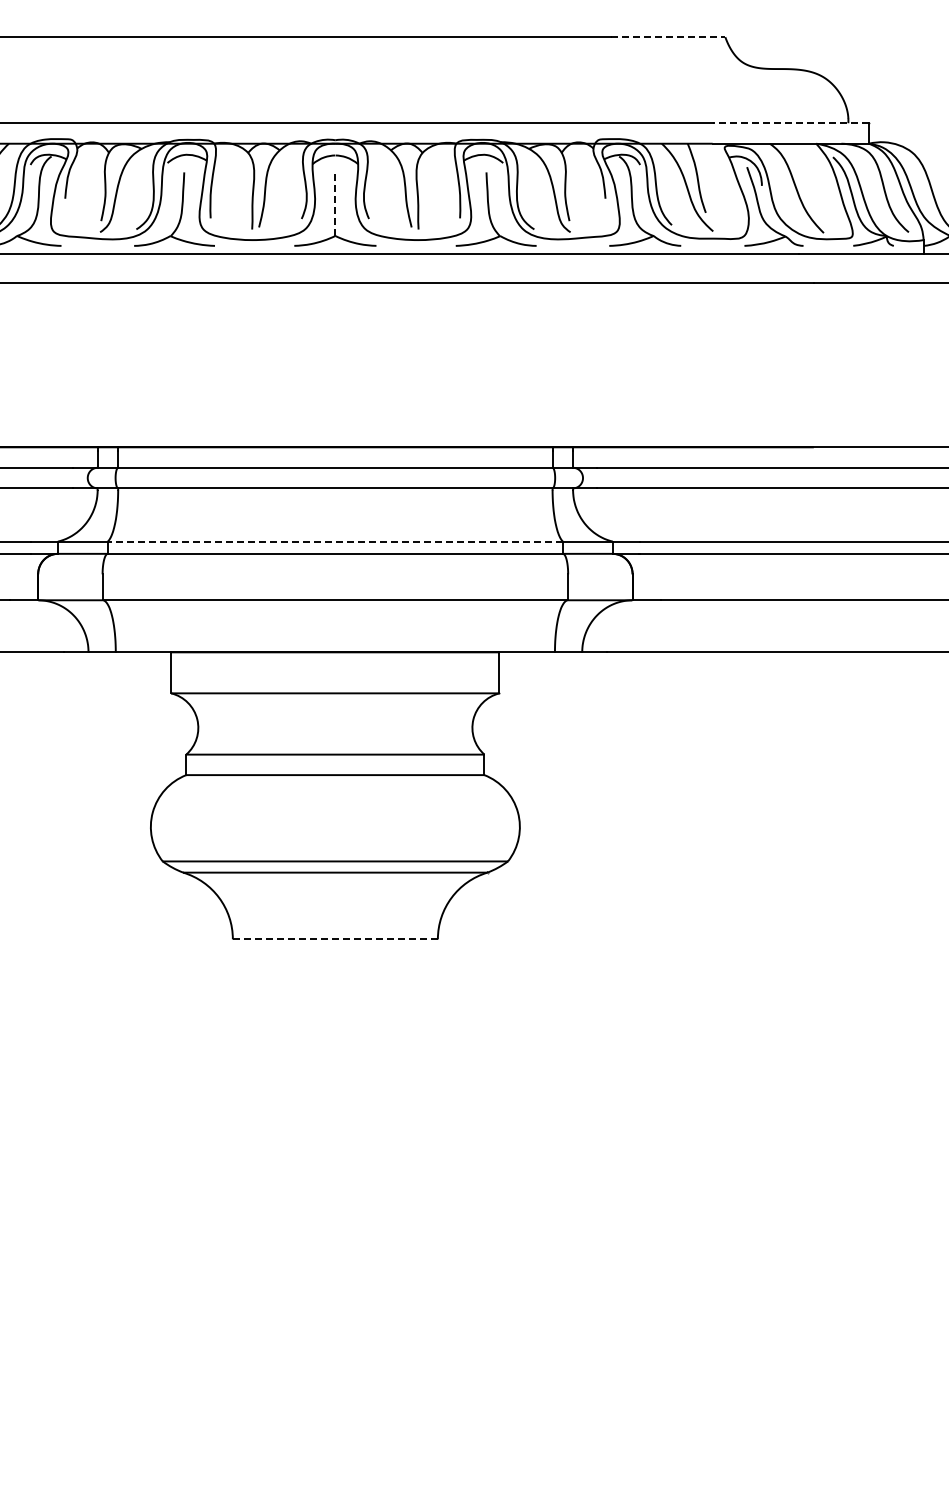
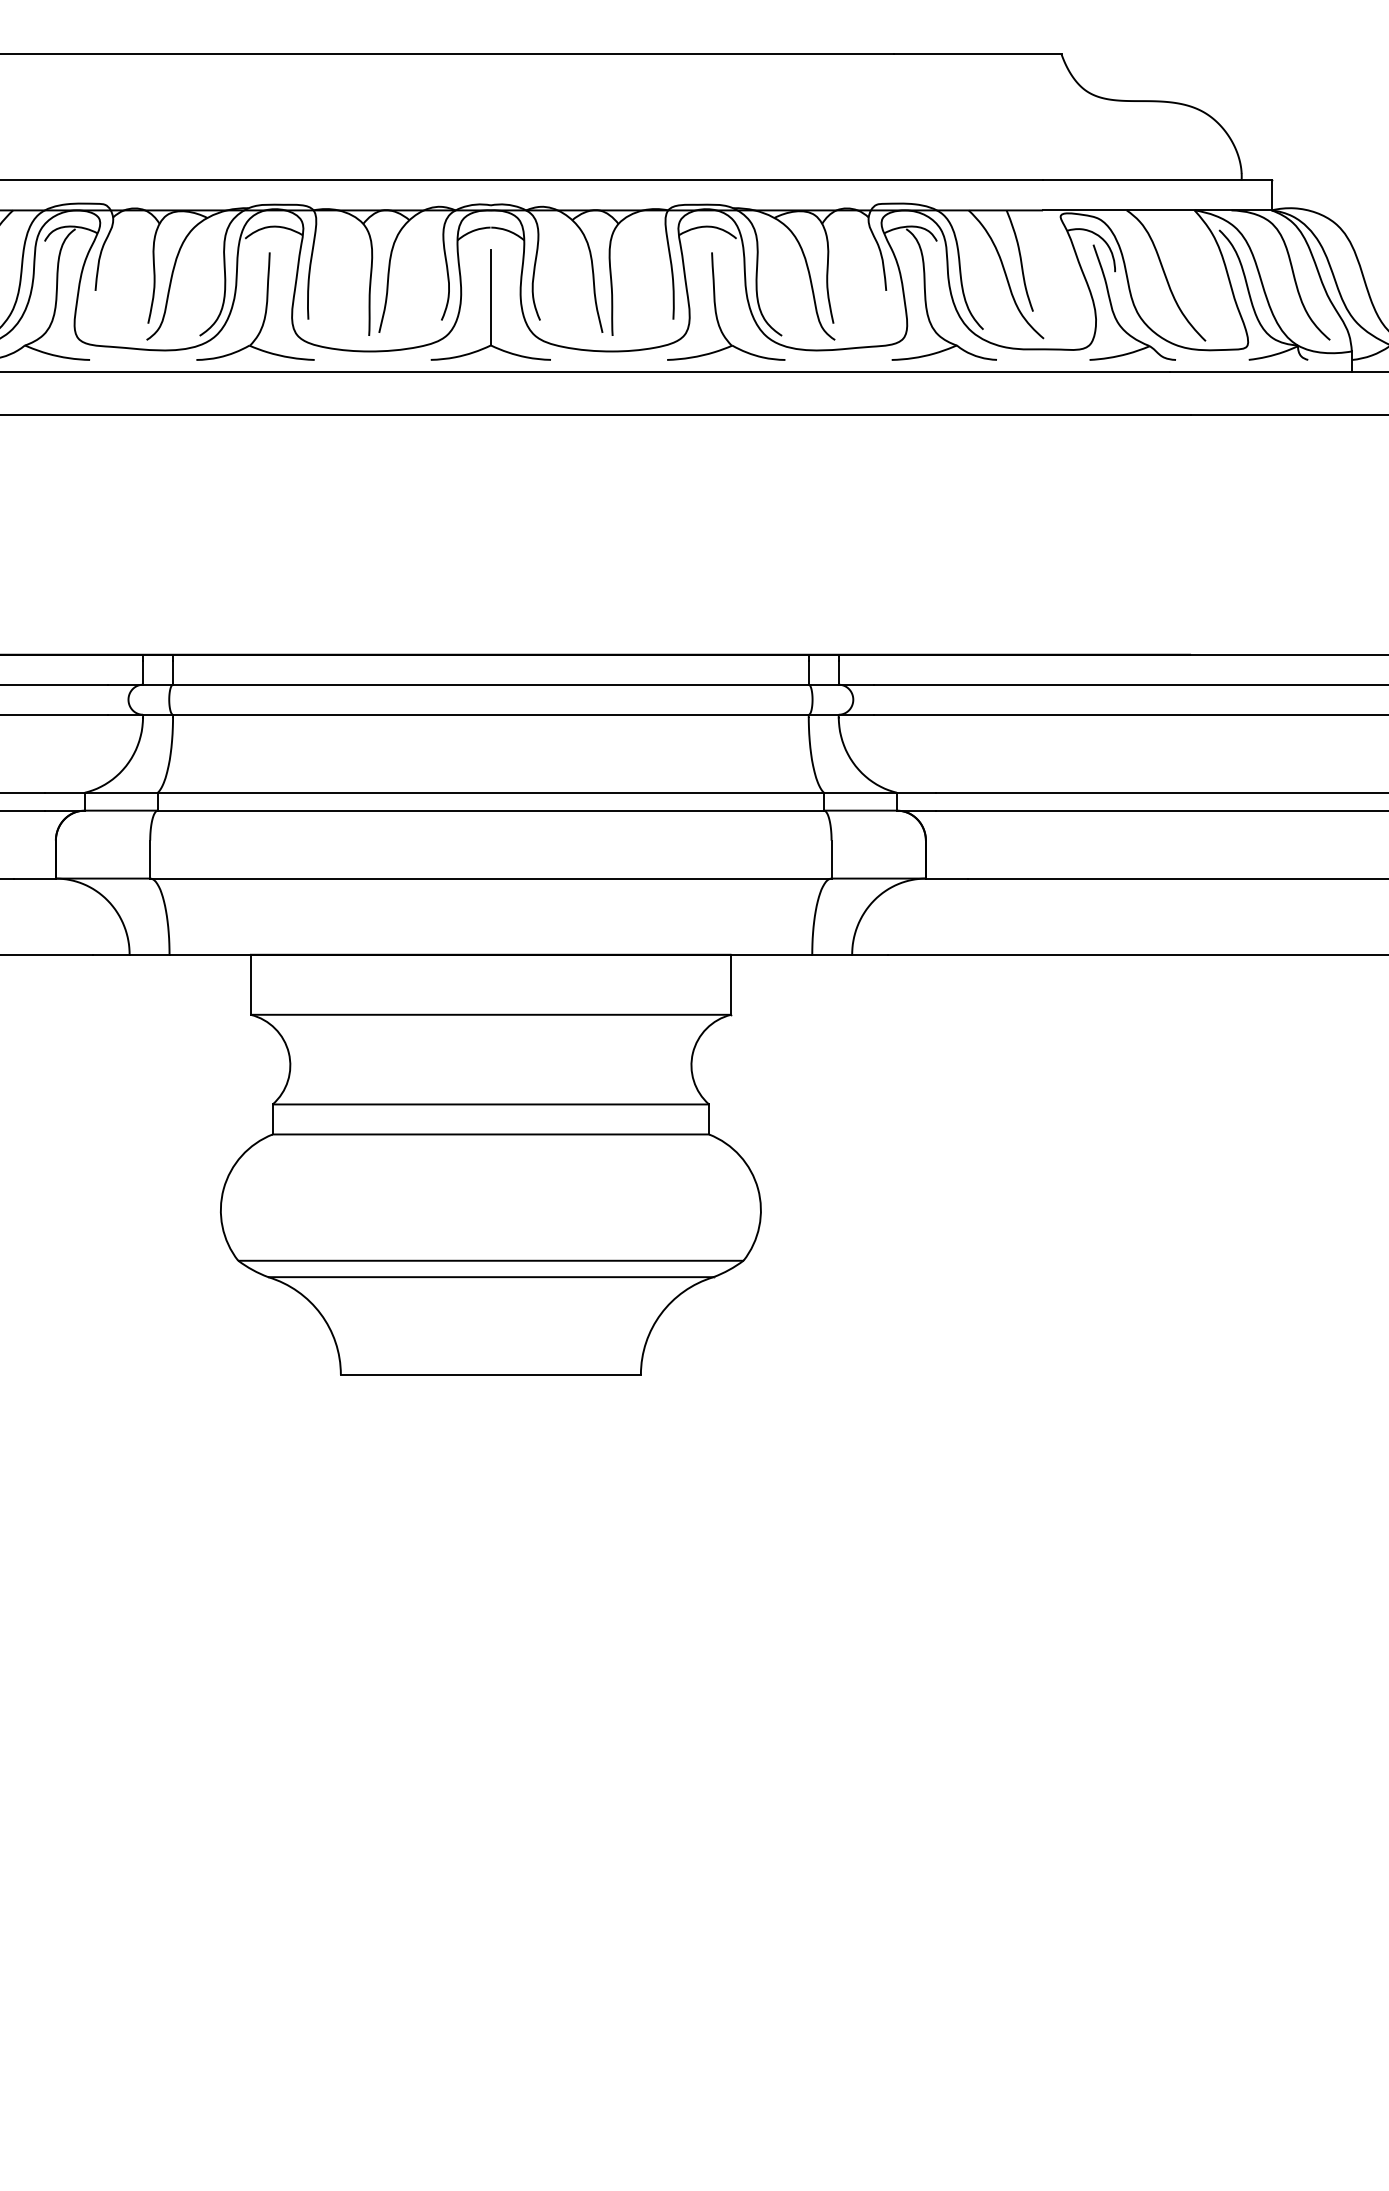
line: (668, 37) -> (978, 54), dashed -> solid
line: (790, 123) -> (1156, 180), dashed -> solid
line: (335, 203) -> (491, 297), dashed -> solid
line: (335, 541) -> (491, 792), dashed -> solid
line: (335, 939) -> (491, 1375), dashed -> solid

